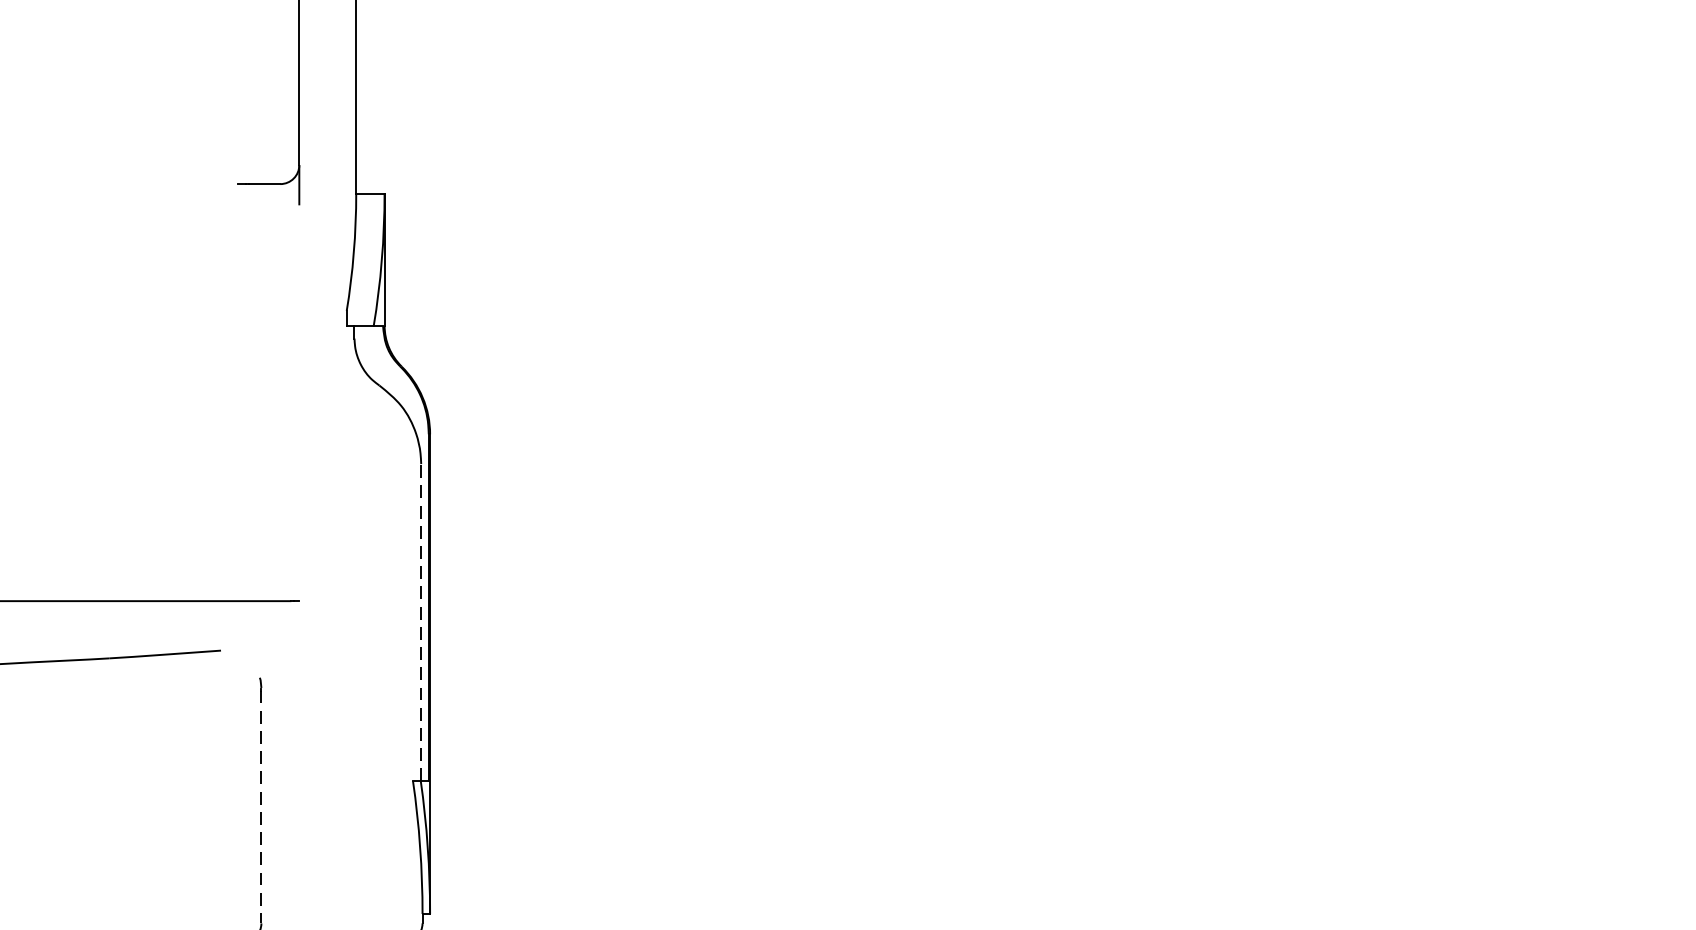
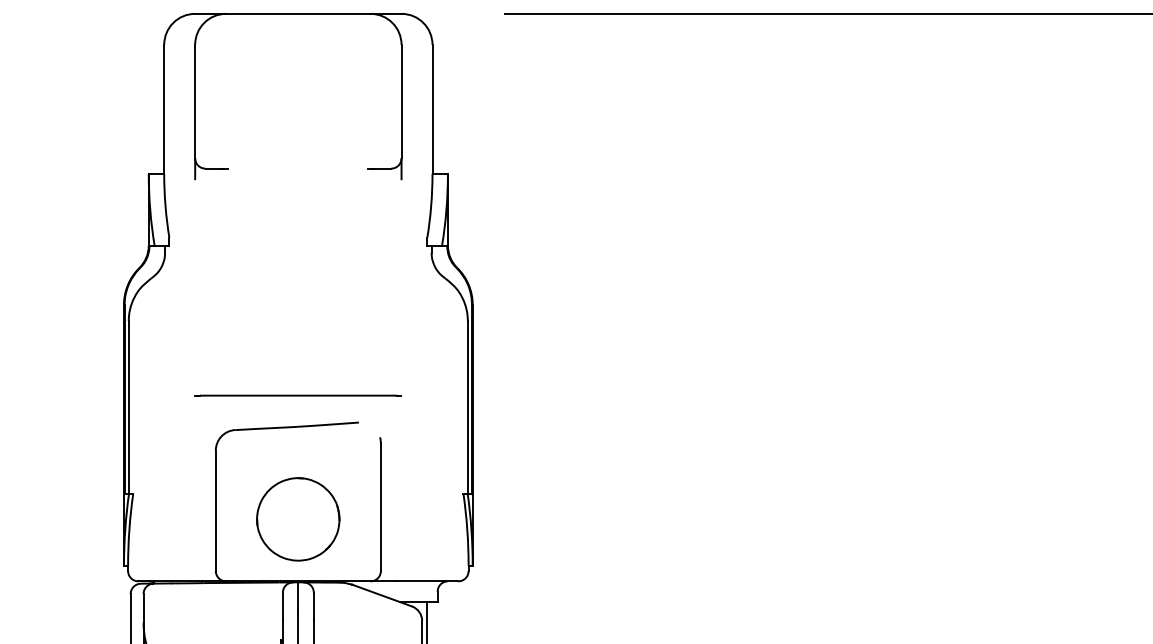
line: (420, 621) -> (467, 406), dashed -> solid
line: (260, 808) -> (380, 508), dashed -> solid
part: (110, 828) -> (298, 519), added

